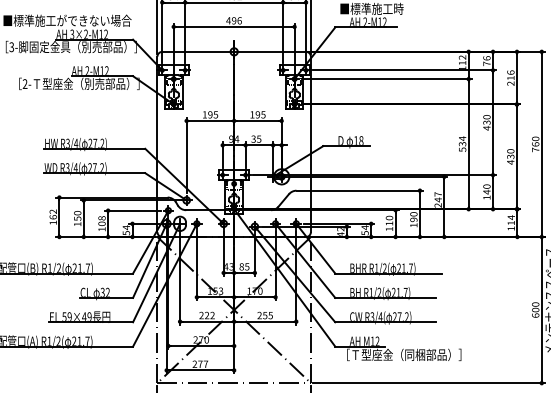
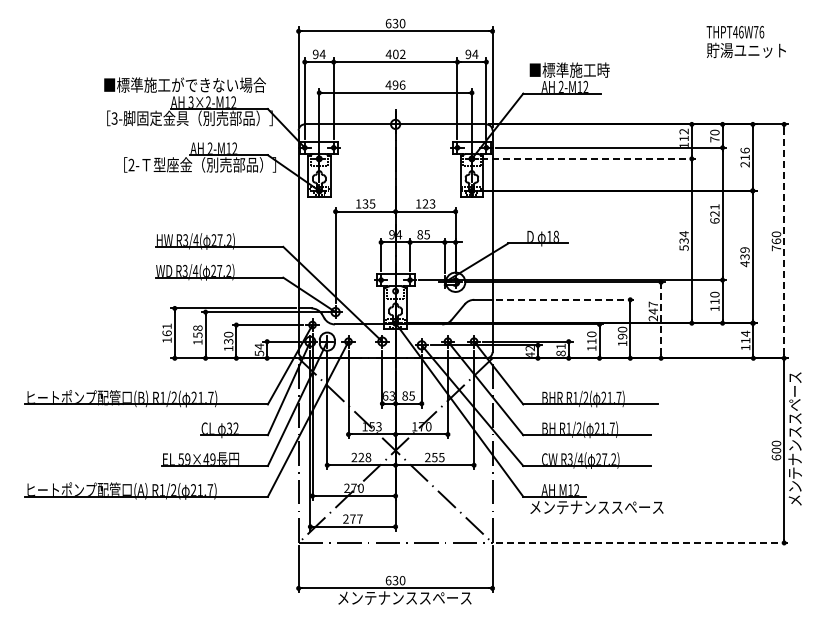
text: (486, 58) -> (714, 132), 76 -> 70
line: (386, 78) -> (588, 158), solid -> dashed
text: (210, 114) -> (365, 203), 195 -> 135
text: (260, 114) -> (428, 203), 195 -> 123
text: (486, 123) -> (714, 214), 430 -> 621
text: (253, 139) -> (420, 234), 35 -> 85
line: (542, 144) -> (784, 241), solid -> dashed
text: (510, 150) -> (744, 249), 430 -> 439
line: (368, 190) -> (565, 299), solid -> dashed
text: (486, 192) -> (714, 301), 140 -> 110
line: (444, 207) -> (661, 320), solid -> dashed
text: (52, 211) -> (166, 326), 162 -> 161
text: (78, 213) -> (198, 328), 150 -> 158
text: (101, 220) -> (228, 337), 108 -> 130
text: (364, 230) -> (560, 349), 54 -> 81
text: (226, 266) -> (385, 395), 43 -> 63
text: (212, 315) -> (368, 457), 222 -> 228
text: (401, 354) -> (606, 506), ［Ｔ型座金（同梱部品）］ -> メンテナンススペース
line: (429, 382) -> (642, 542), solid -> dashed

